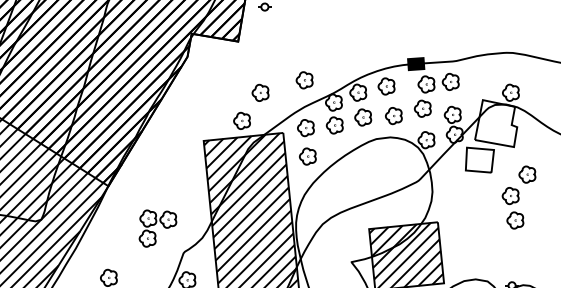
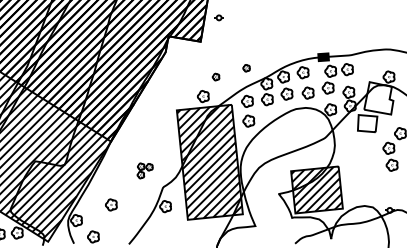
part: (304, 78) -> (246, 67), size x0.6
part: (259, 91) -> (215, 76), size x0.6
part: (156, 228) -> (144, 170), size x0.6

